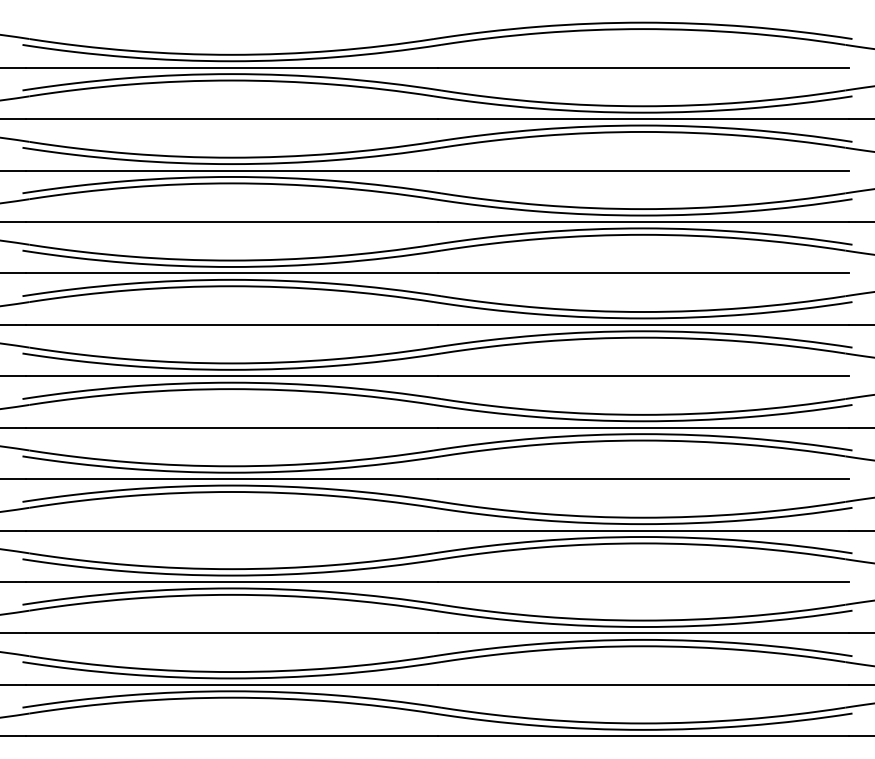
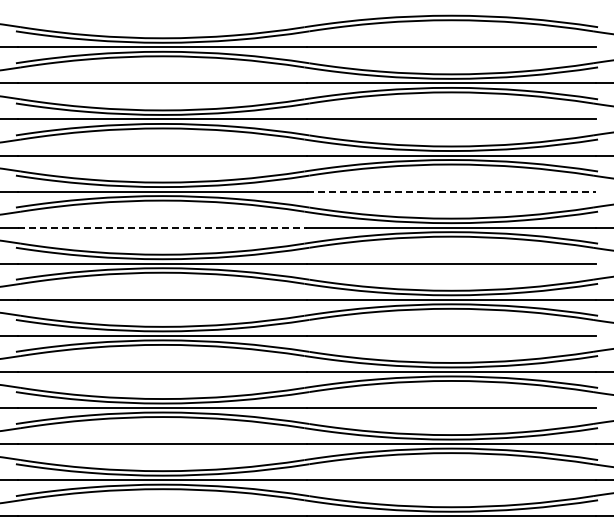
line: (643, 273) -> (451, 191), solid -> dashed
line: (232, 324) -> (163, 227), solid -> dashed

